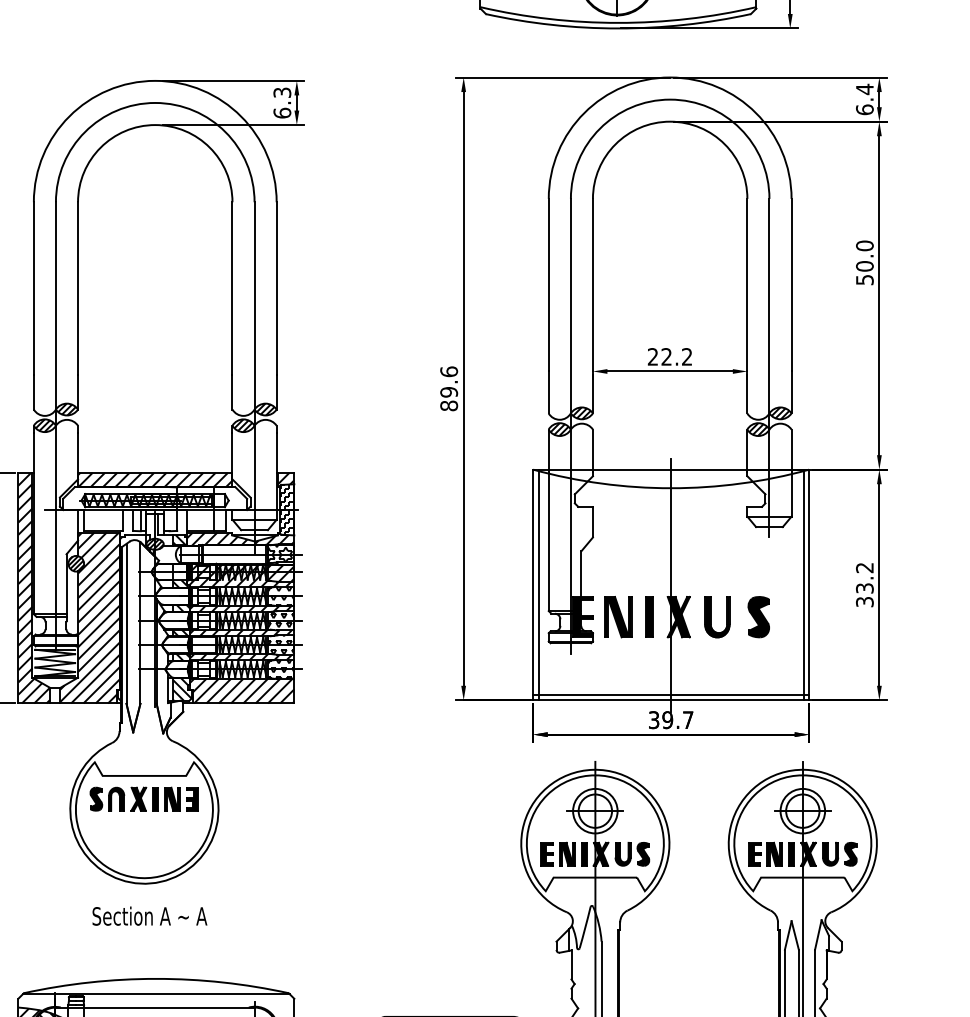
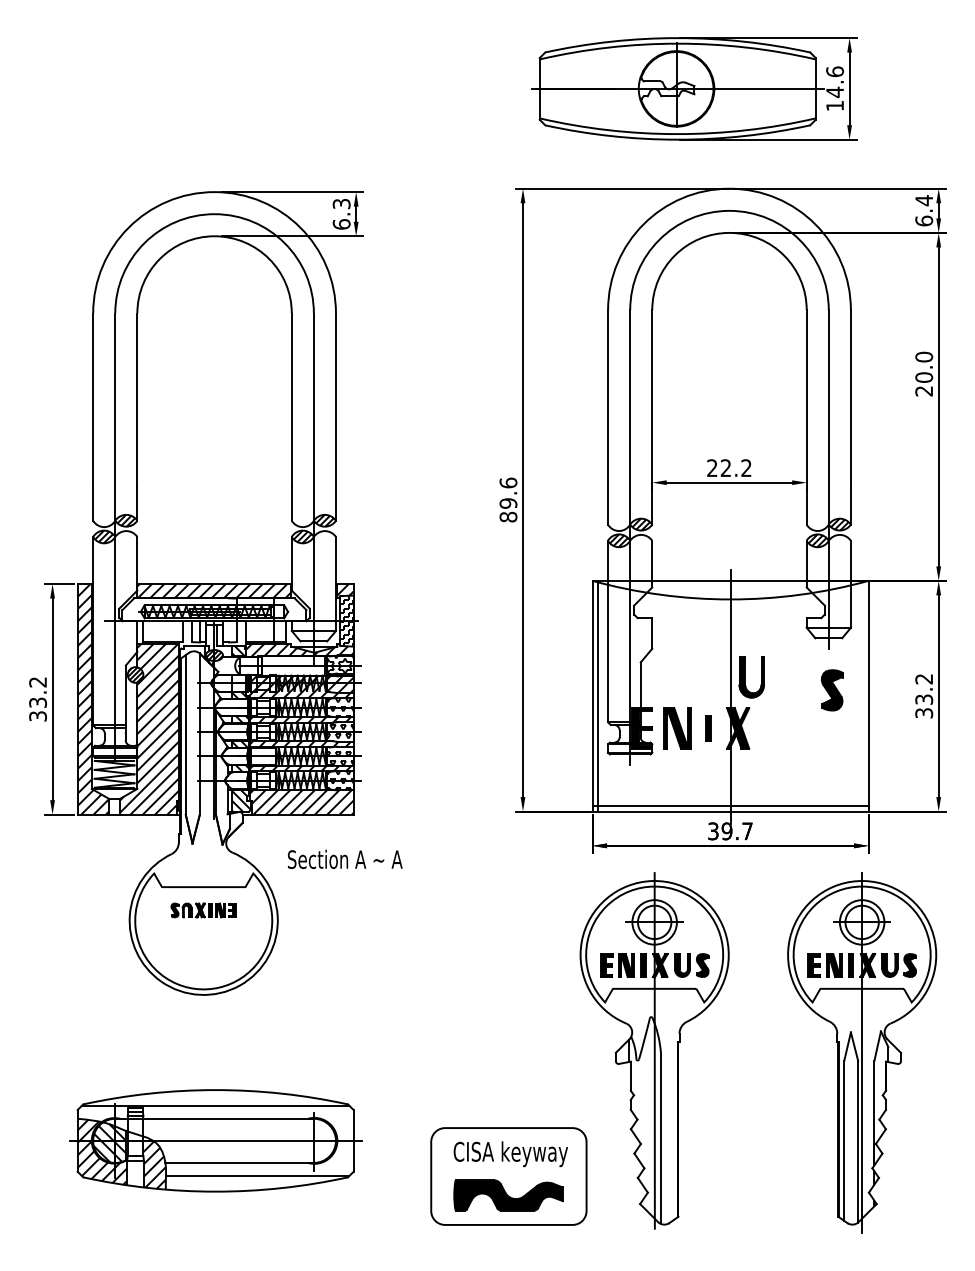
text: (865, 280) -> (924, 391), 50.0 -> 20.0
line: (803, 584) -> (862, 695), removed
part: (649, 617) -> (708, 728), size x0.6
part: (717, 617) -> (751, 677), moved
part: (758, 617) -> (831, 690), moved
part: (144, 799) -> (203, 910), size x0.6
text: (150, 915) -> (345, 858), moved

